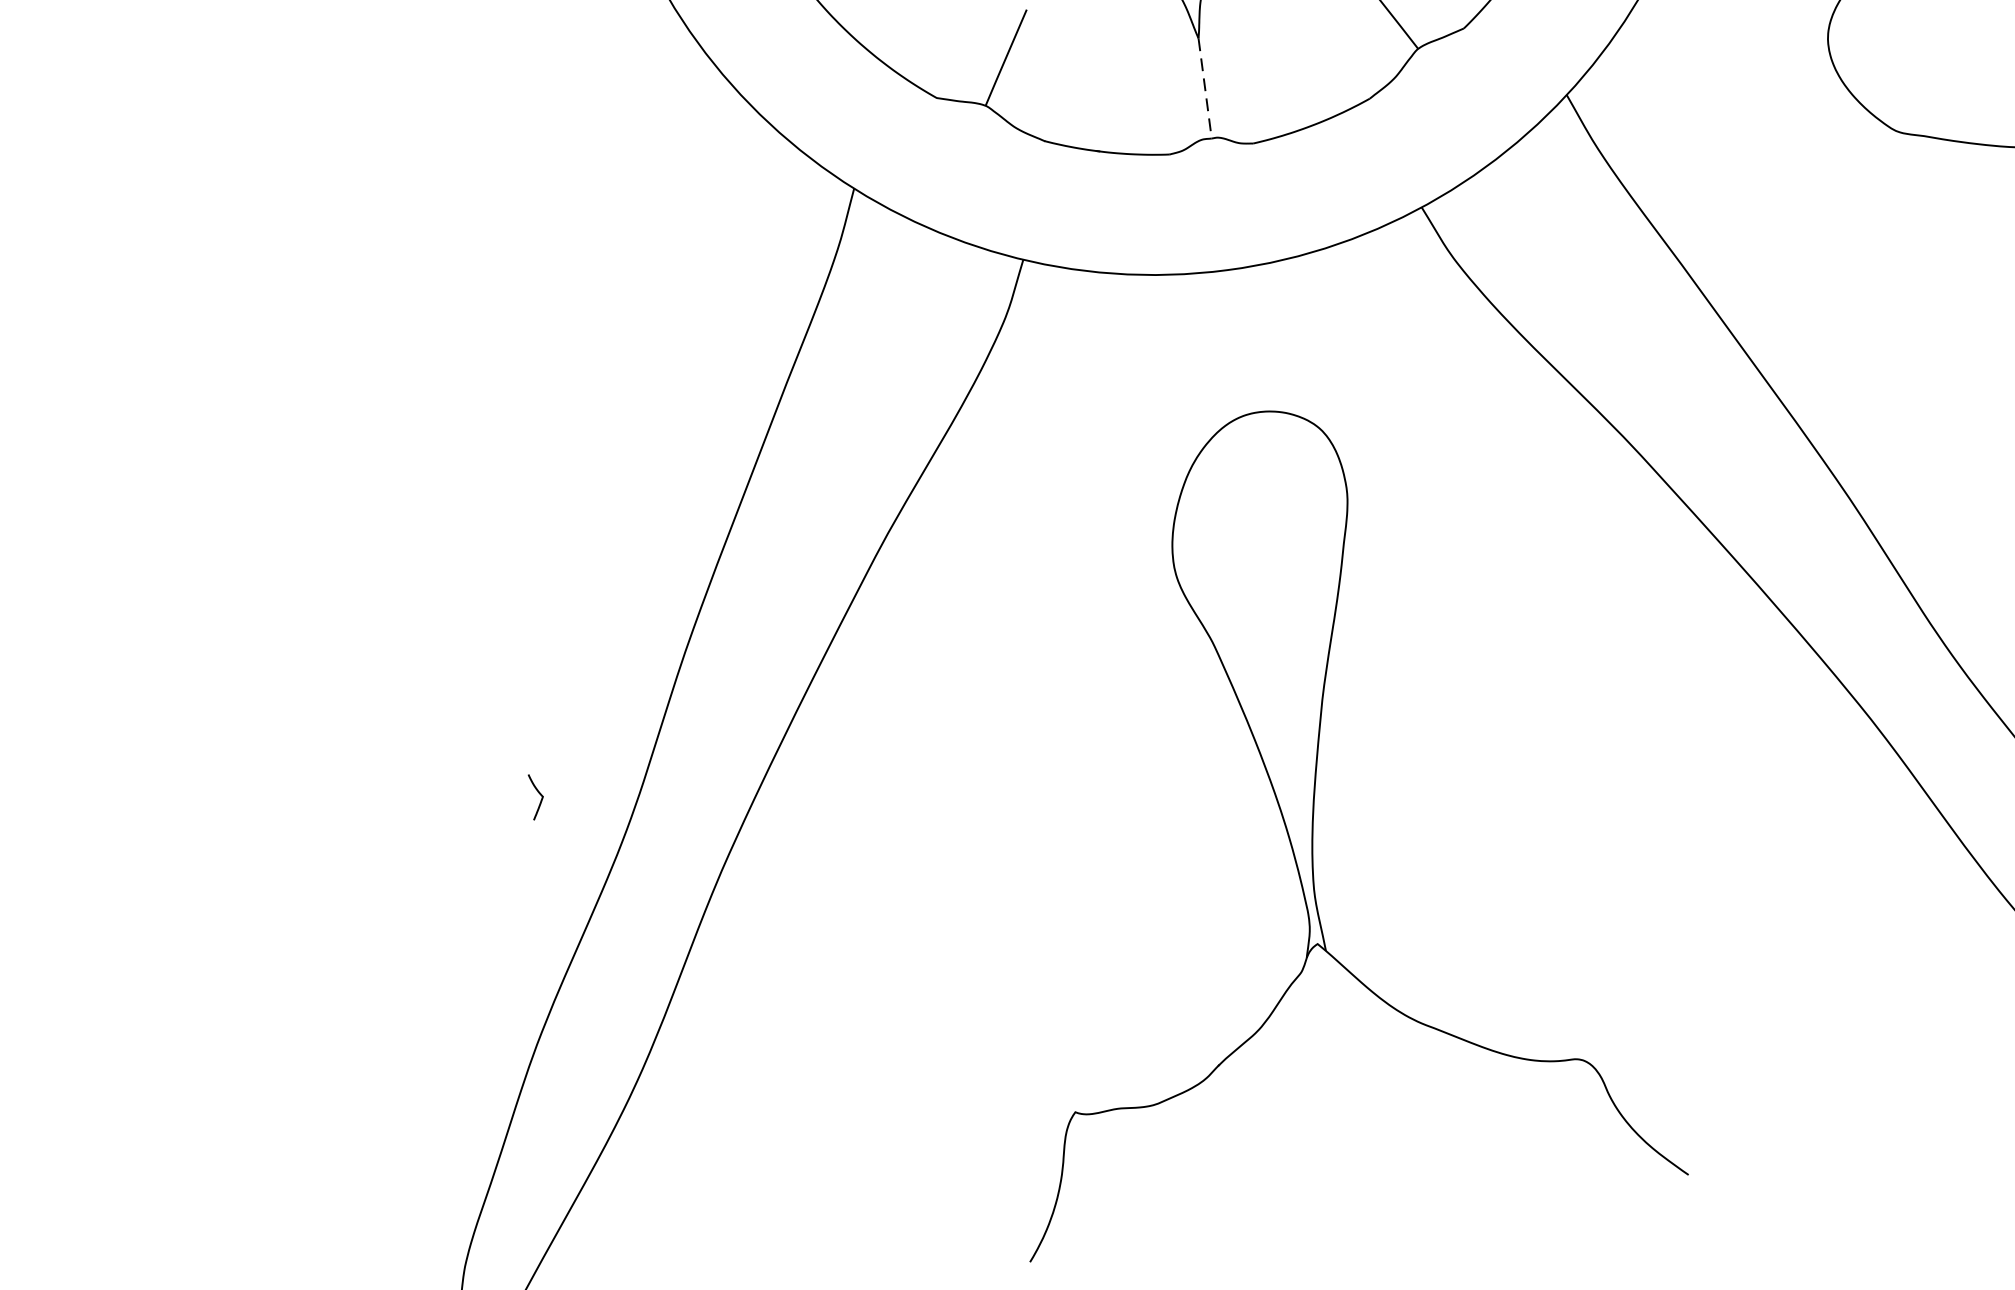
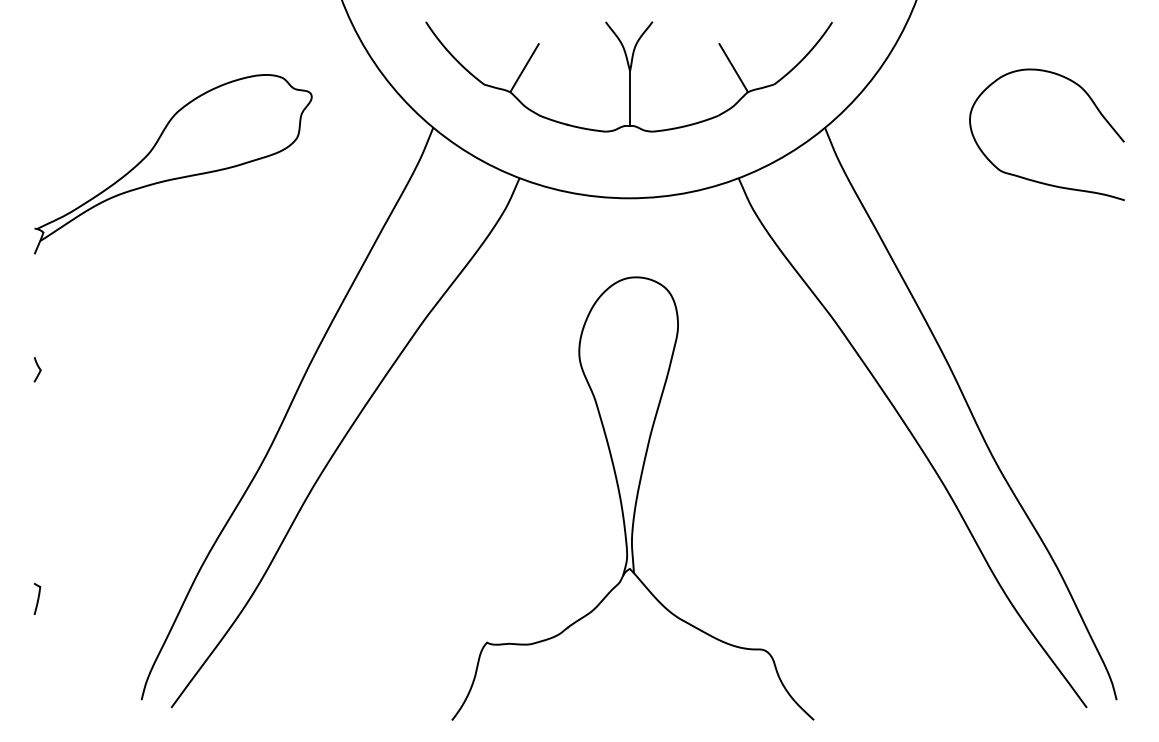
line: (1205, 88) -> (630, 98), dashed -> solid
part: (390, 317) -> (173, 164), added
curve: (538, 794) -> (38, 368), moved
curve: (247, 1139) -> (37, 598), added

